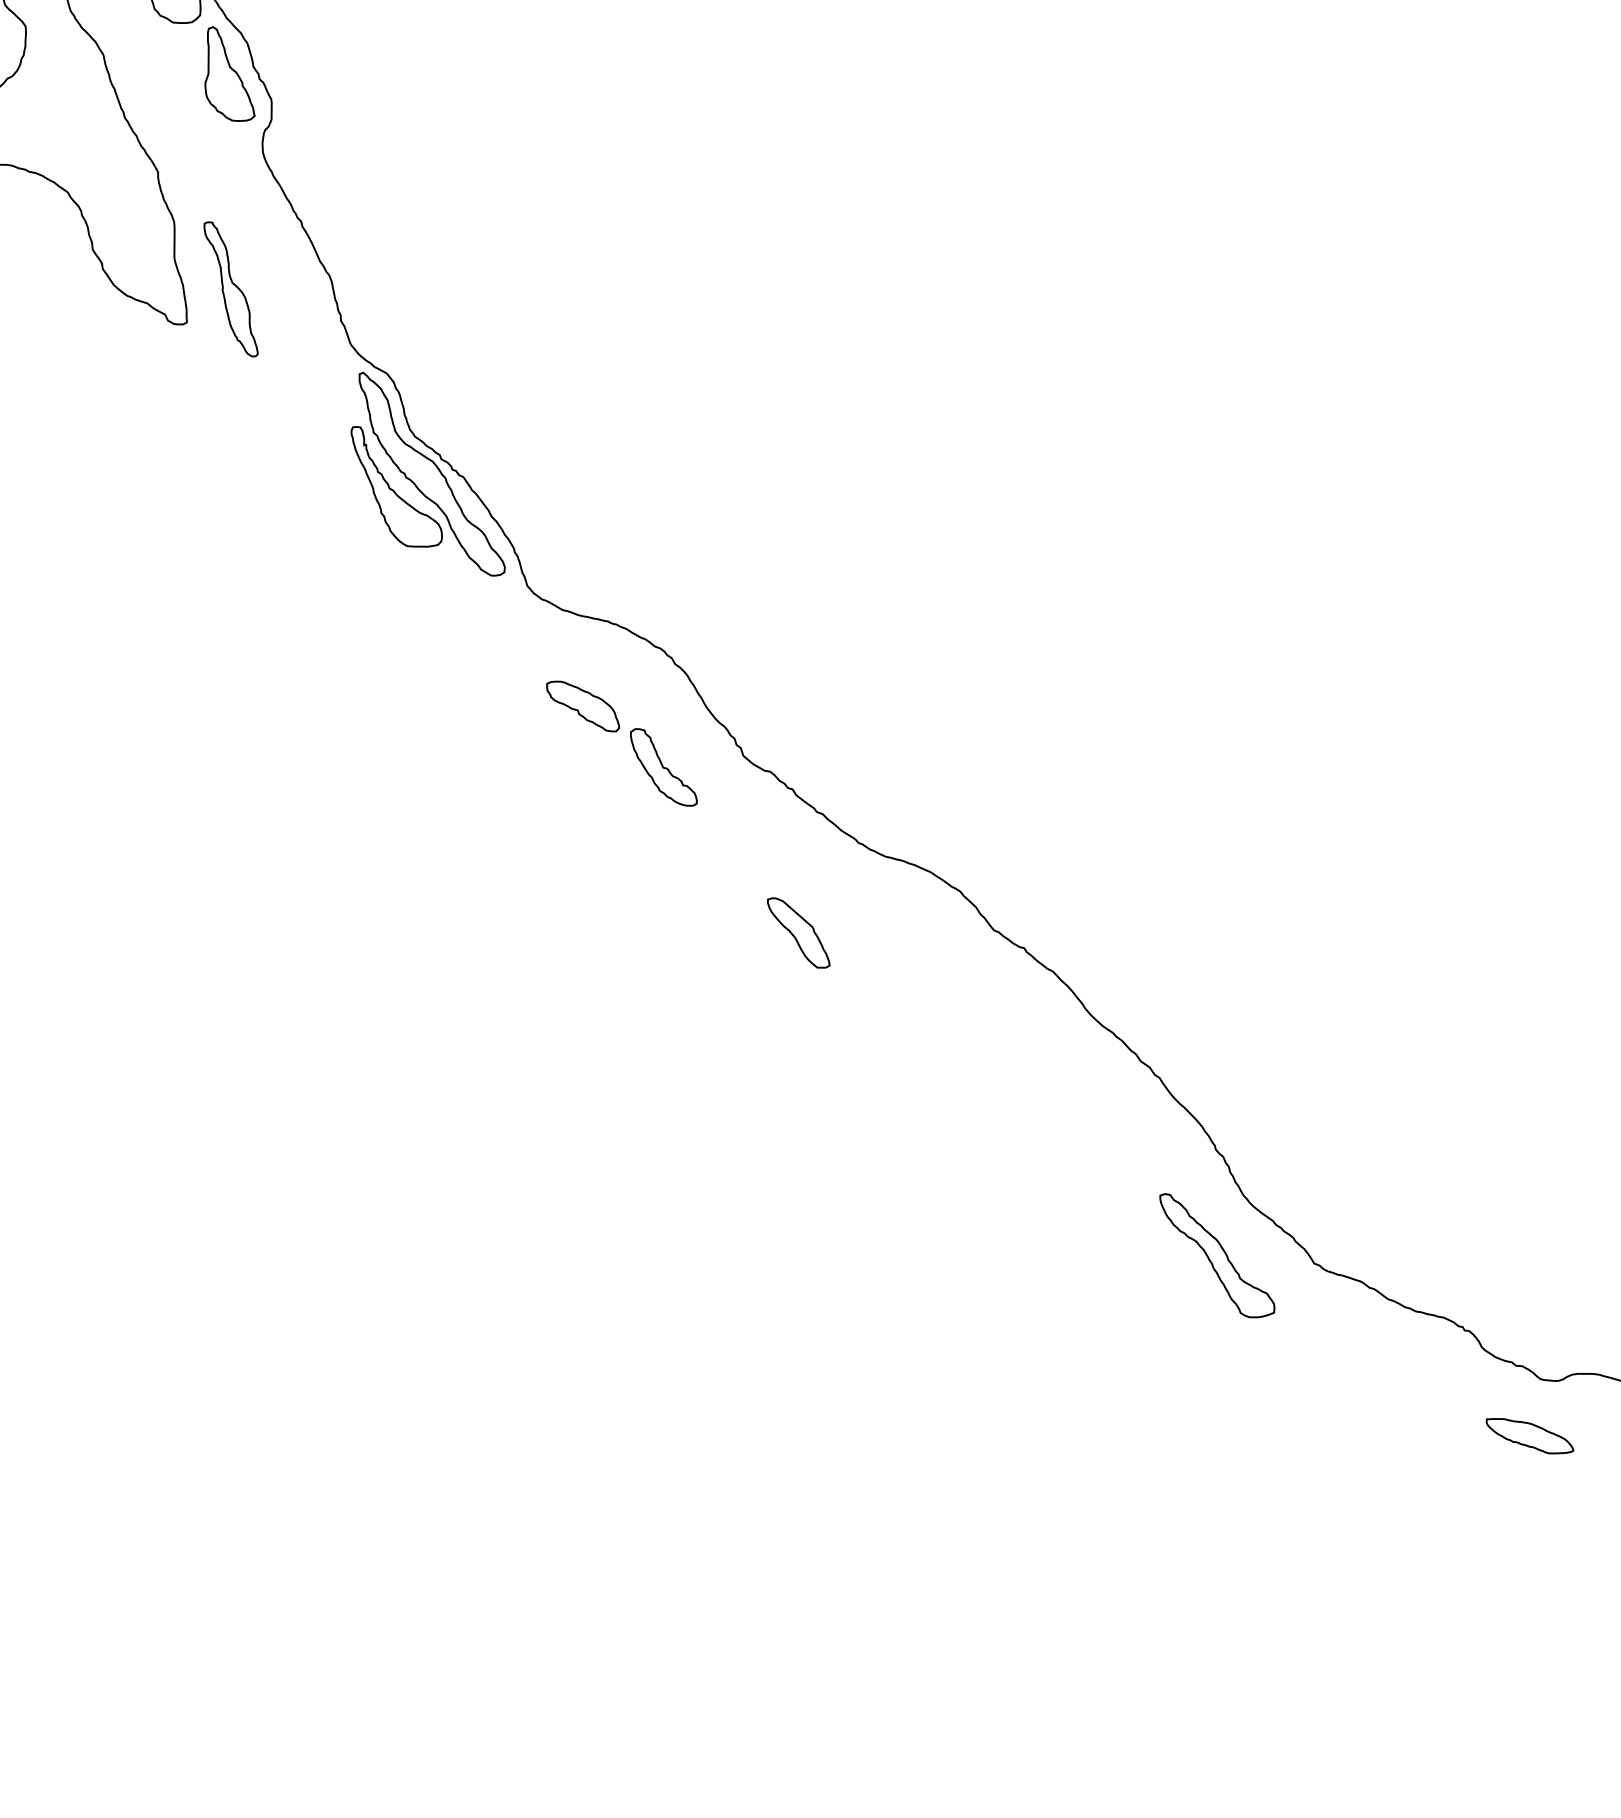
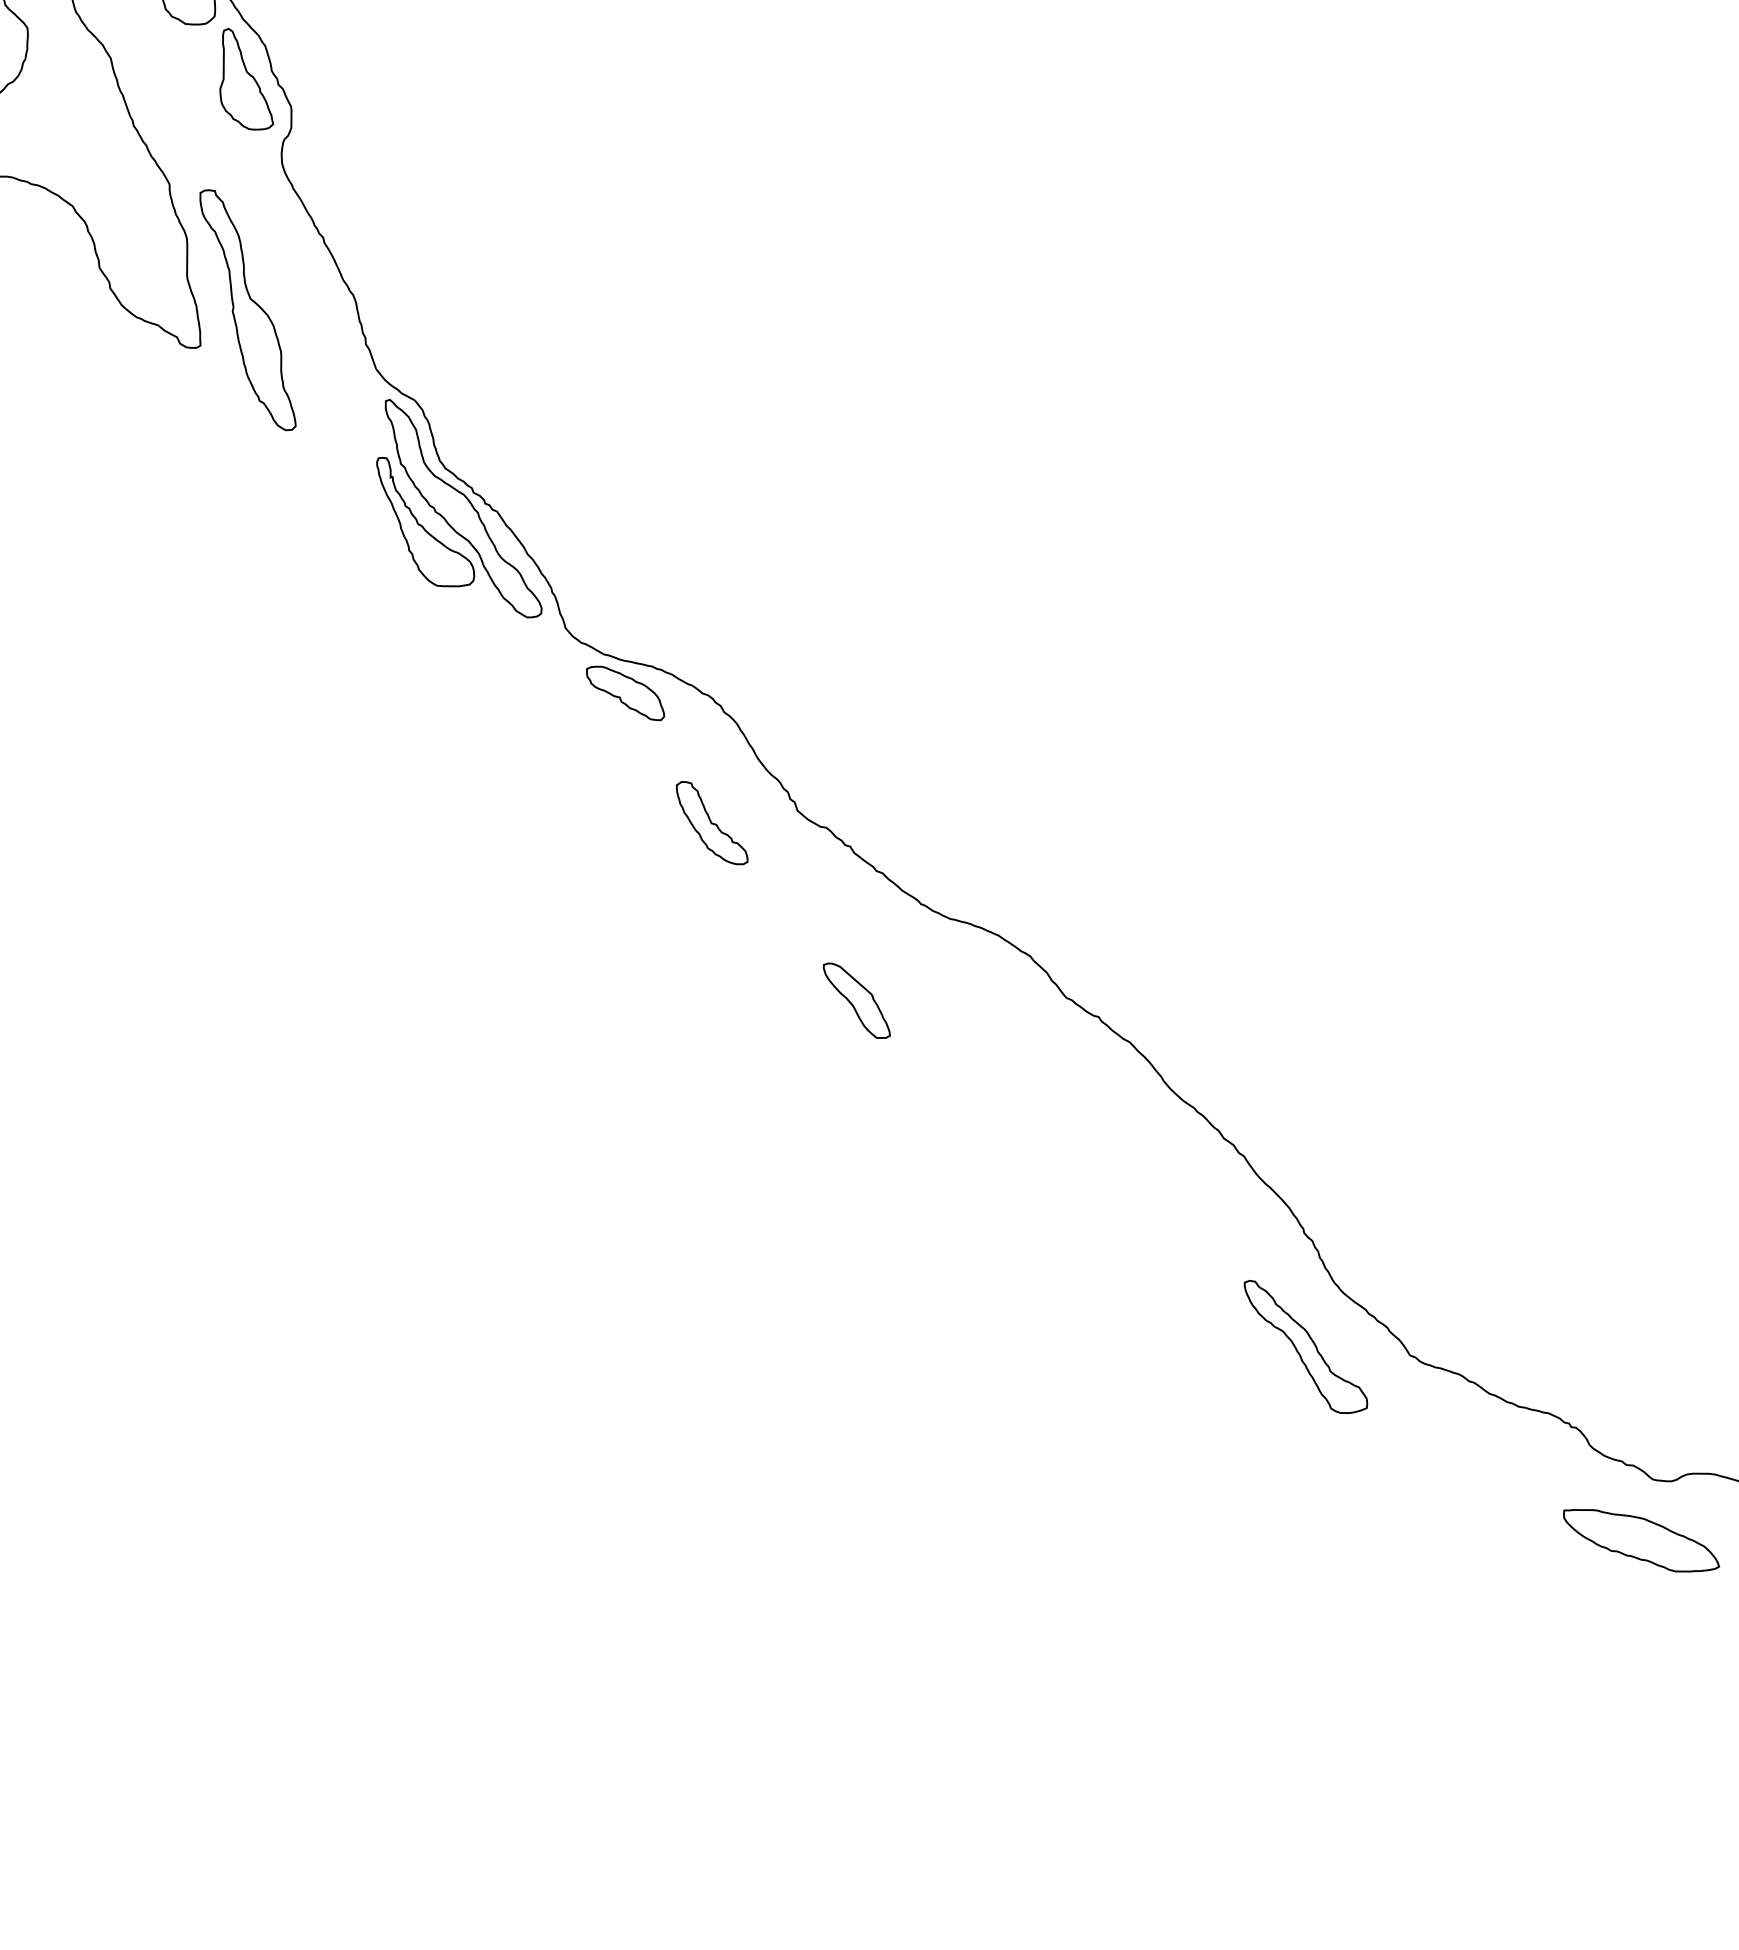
part: (230, 289) -> (247, 310), size x1.67
part: (582, 706) -> (624, 693), moved
part: (1529, 1435) -> (1640, 1539), size x1.67

